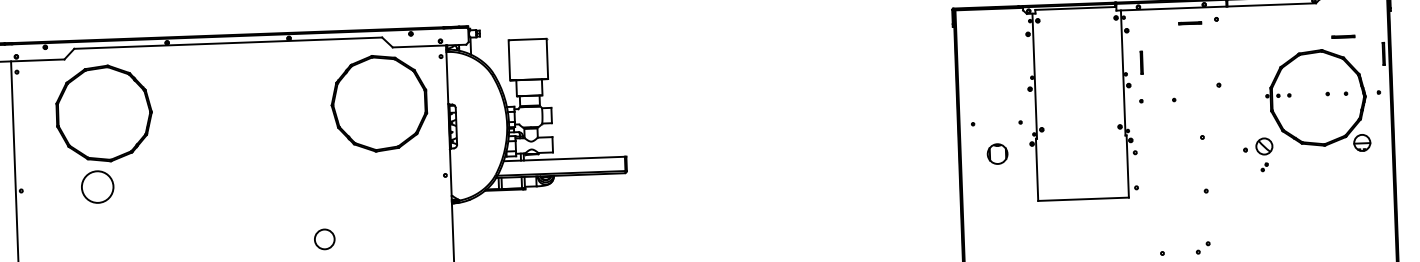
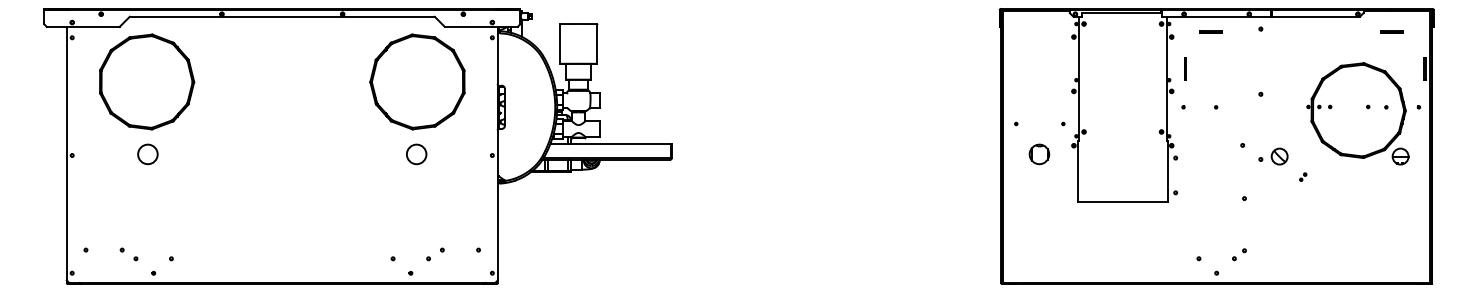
line: (1189, 22) -> (1210, 31), moved
line: (1343, 36) -> (1391, 31), moved
part: (379, 103) -> (417, 81), moved
part: (104, 113) -> (147, 81), moved
part: (1258, 146) -> (1273, 156), moved
circle: (97, 187) -> (147, 154), size x0.62
circle: (324, 239) -> (416, 154), moved

